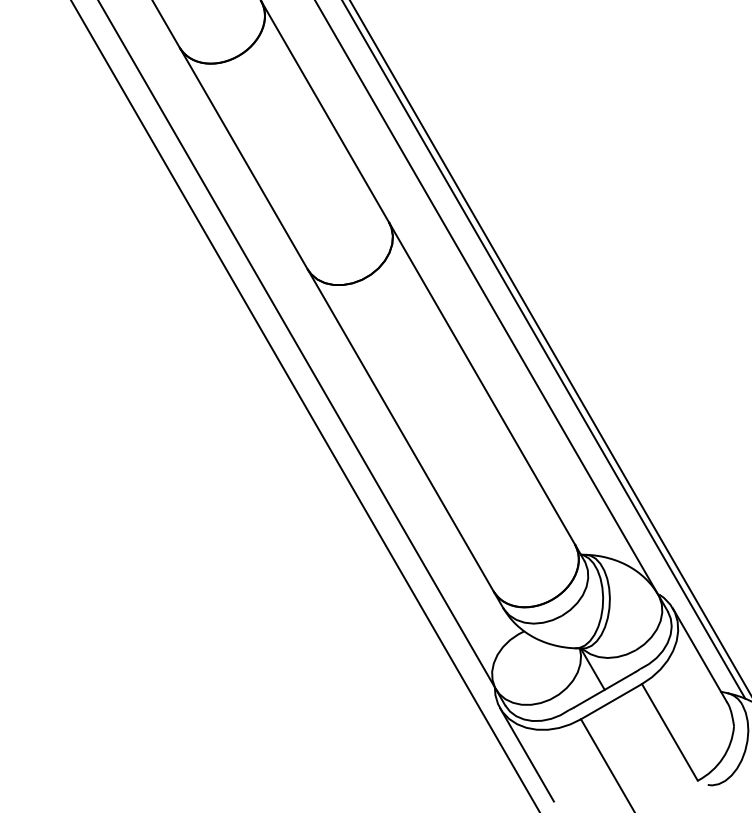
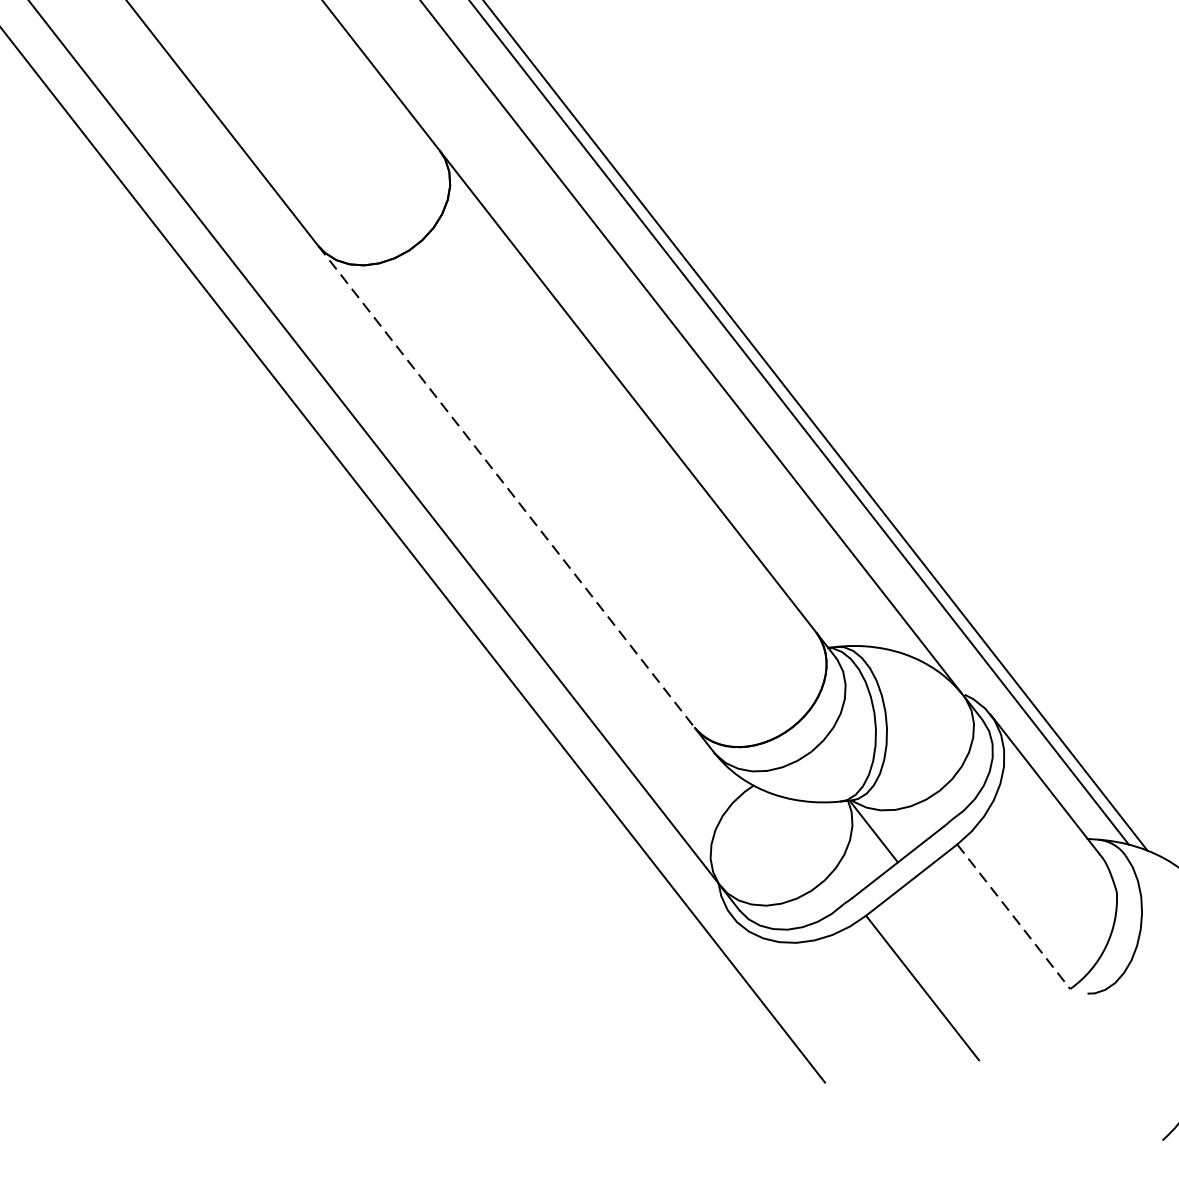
line: (401, 431) -> (508, 488), solid -> dashed
line: (669, 732) -> (1013, 917), solid -> dashed
line: (526, 754) -> (785, 985), removed

